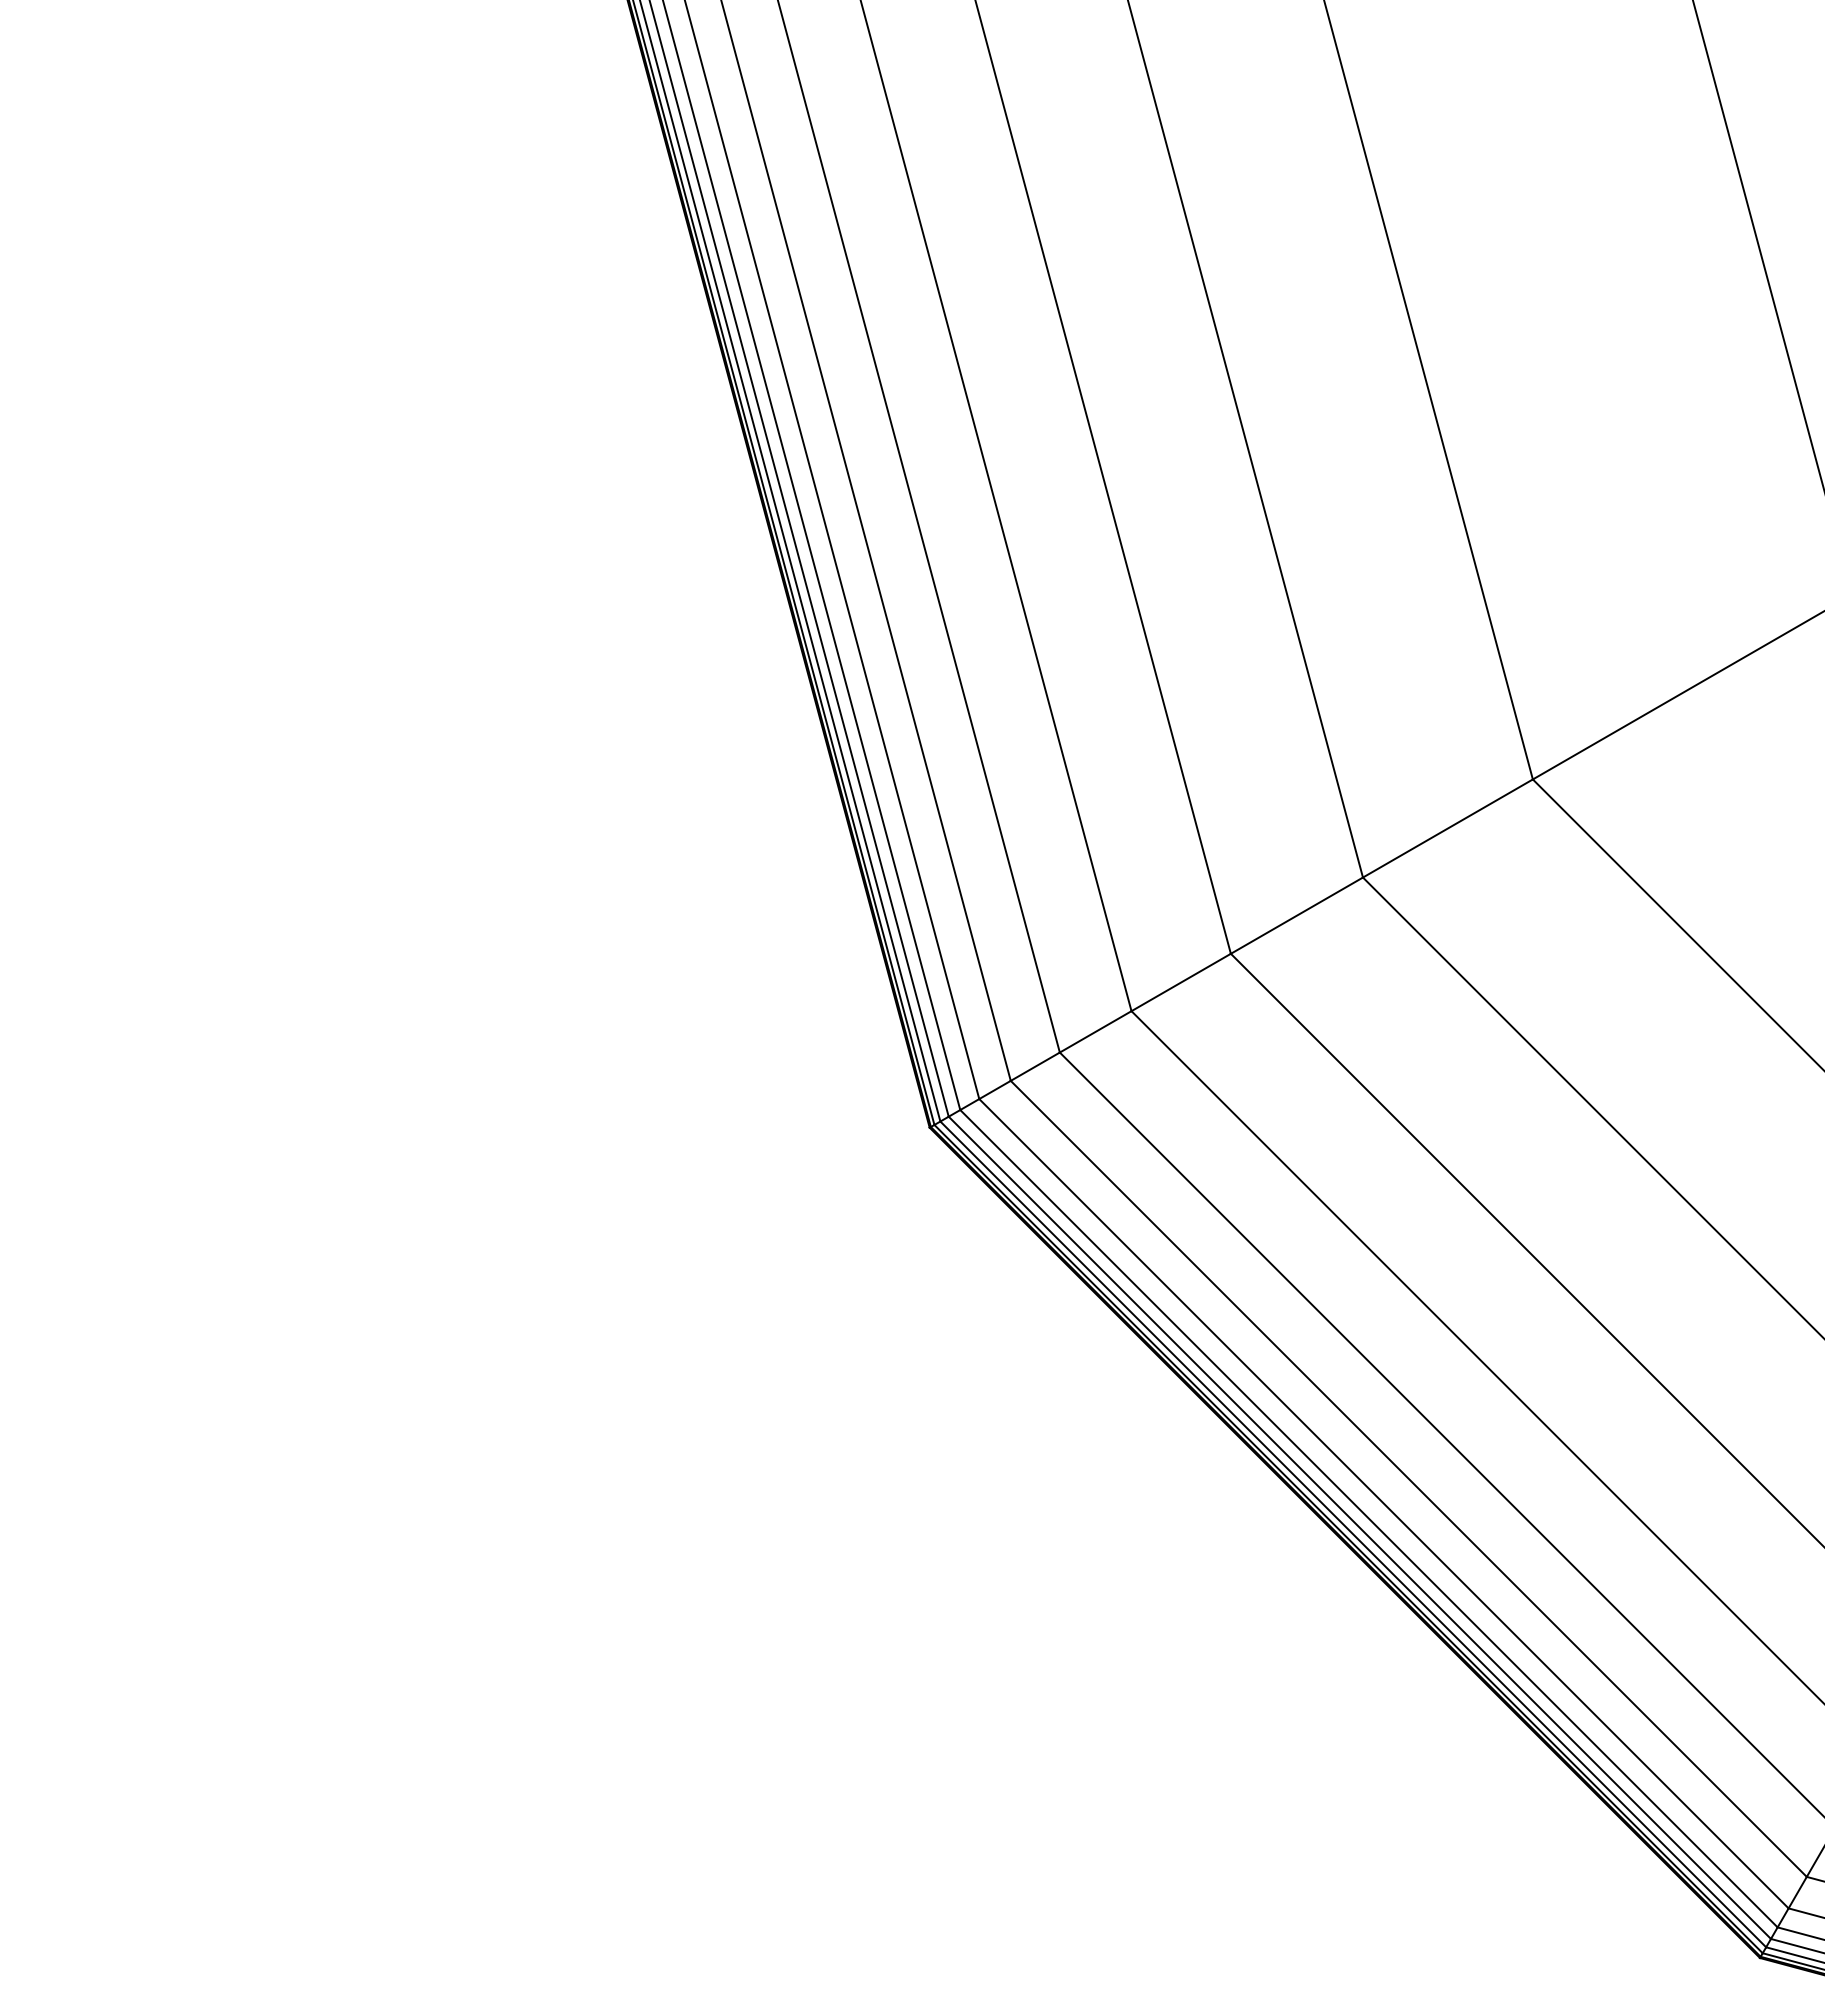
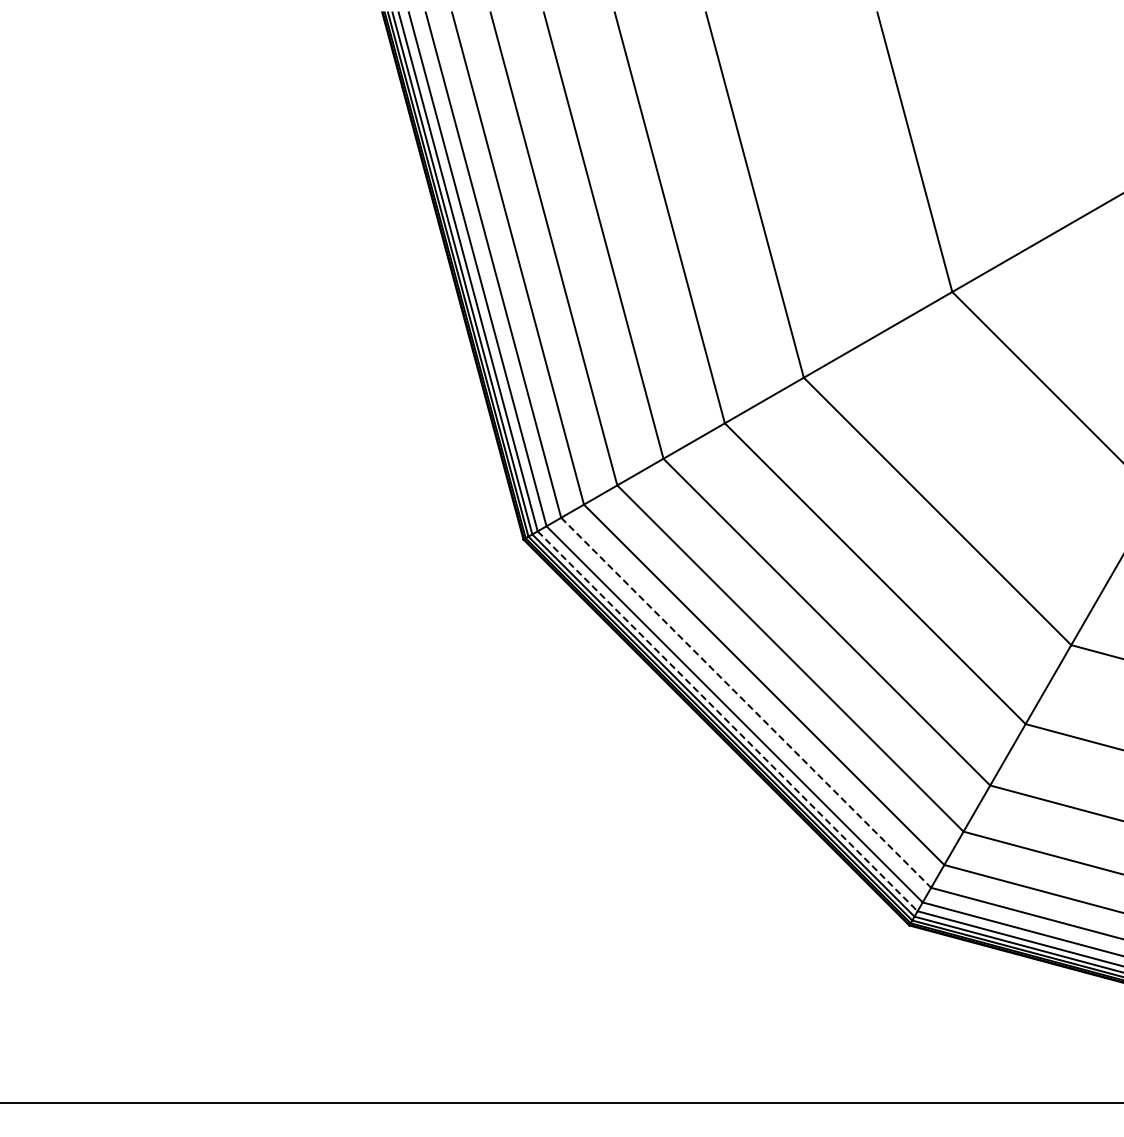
line: (1409, 1478) -> (746, 702), solid -> dashed
line: (1368, 1519) -> (727, 721), solid -> dashed

